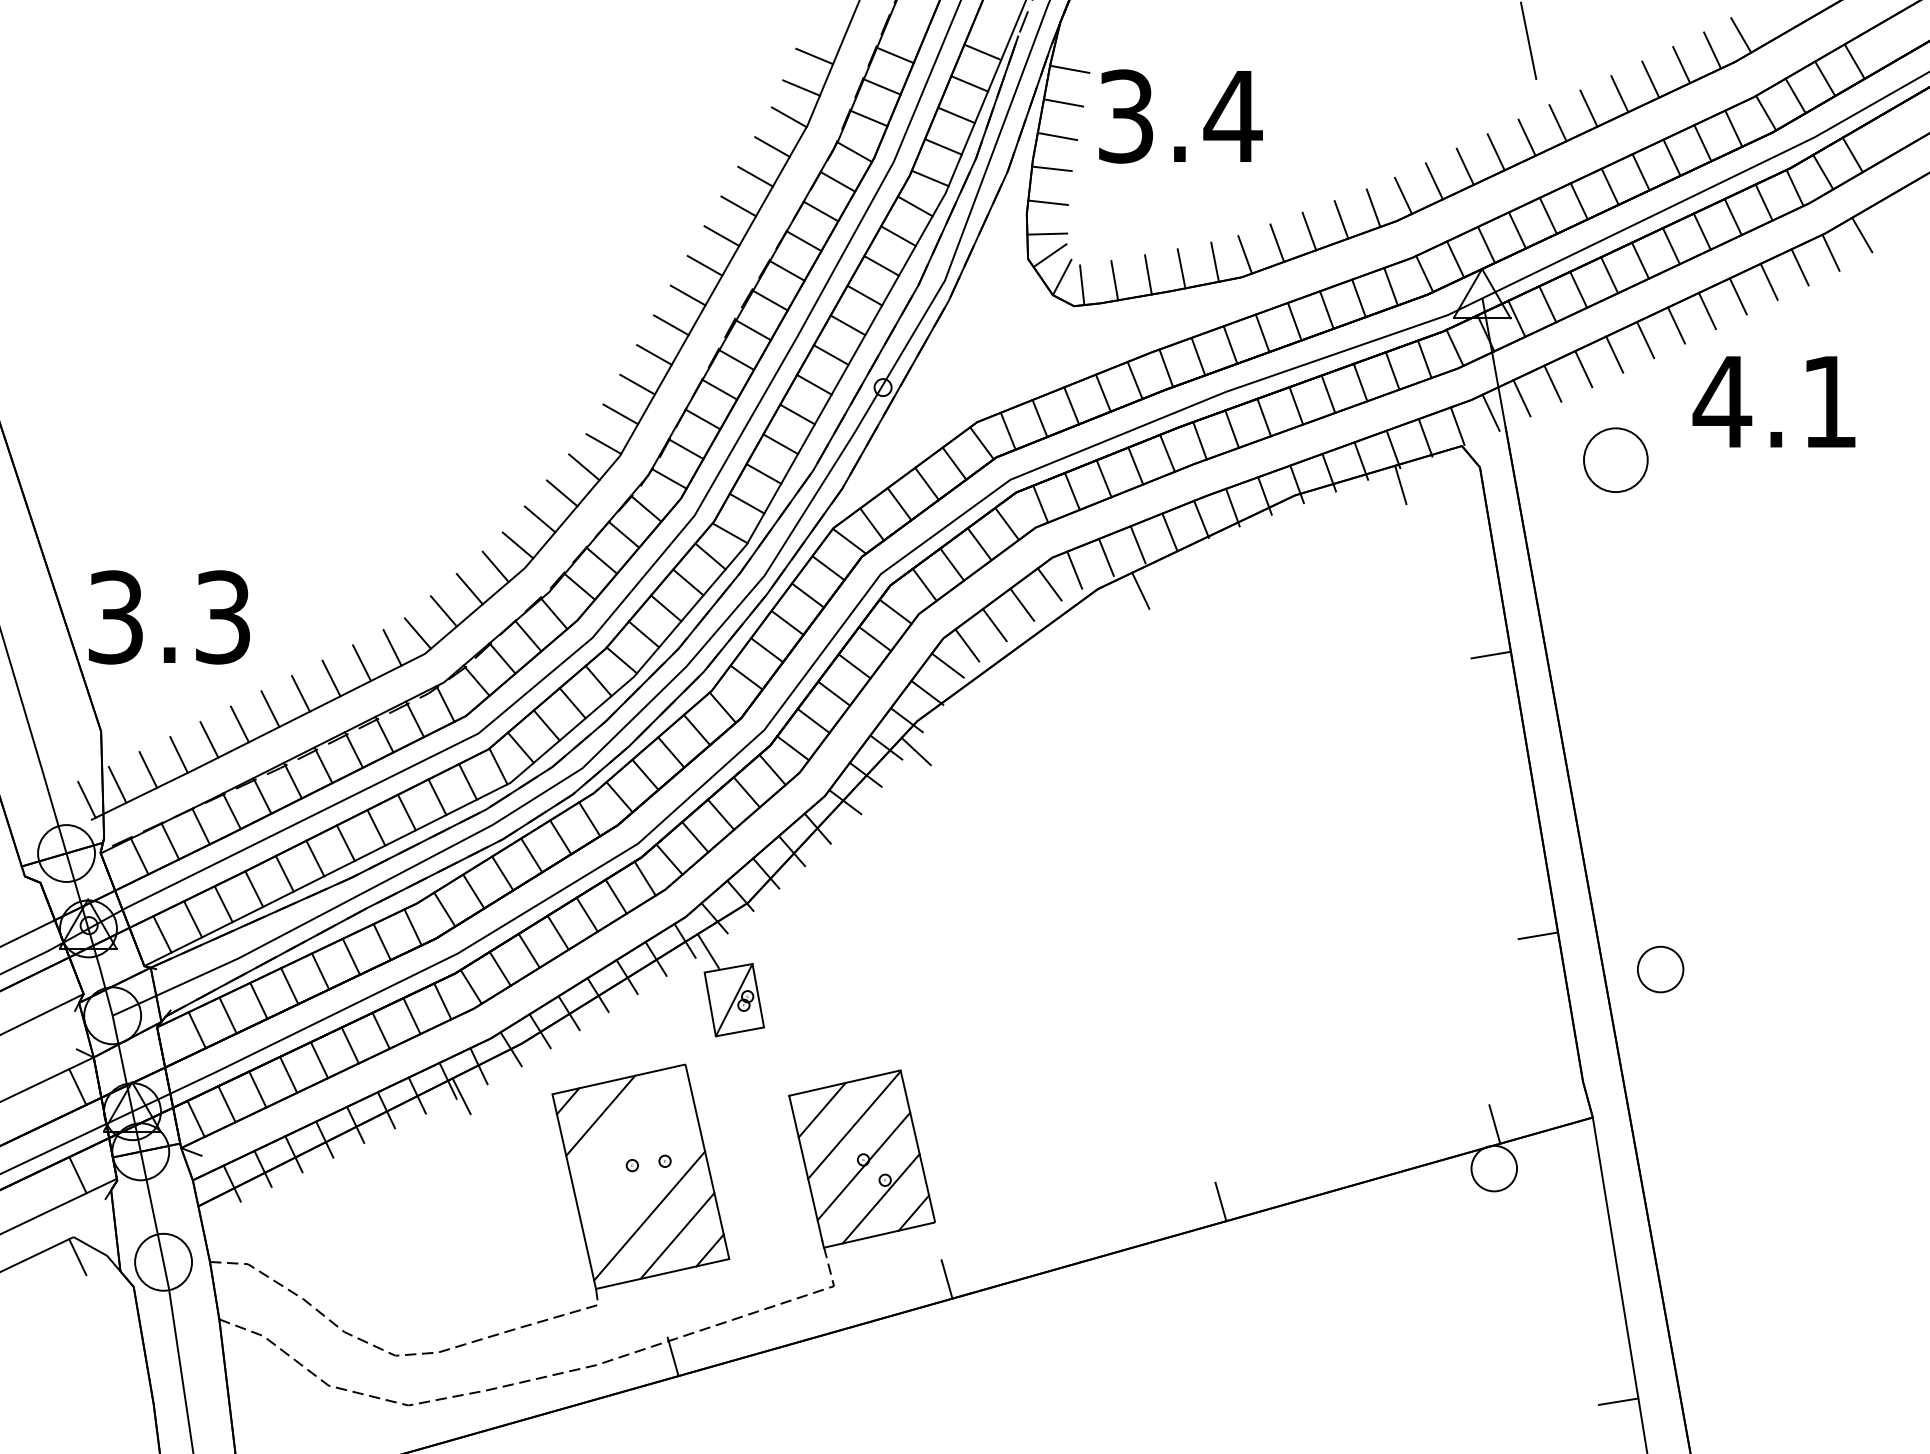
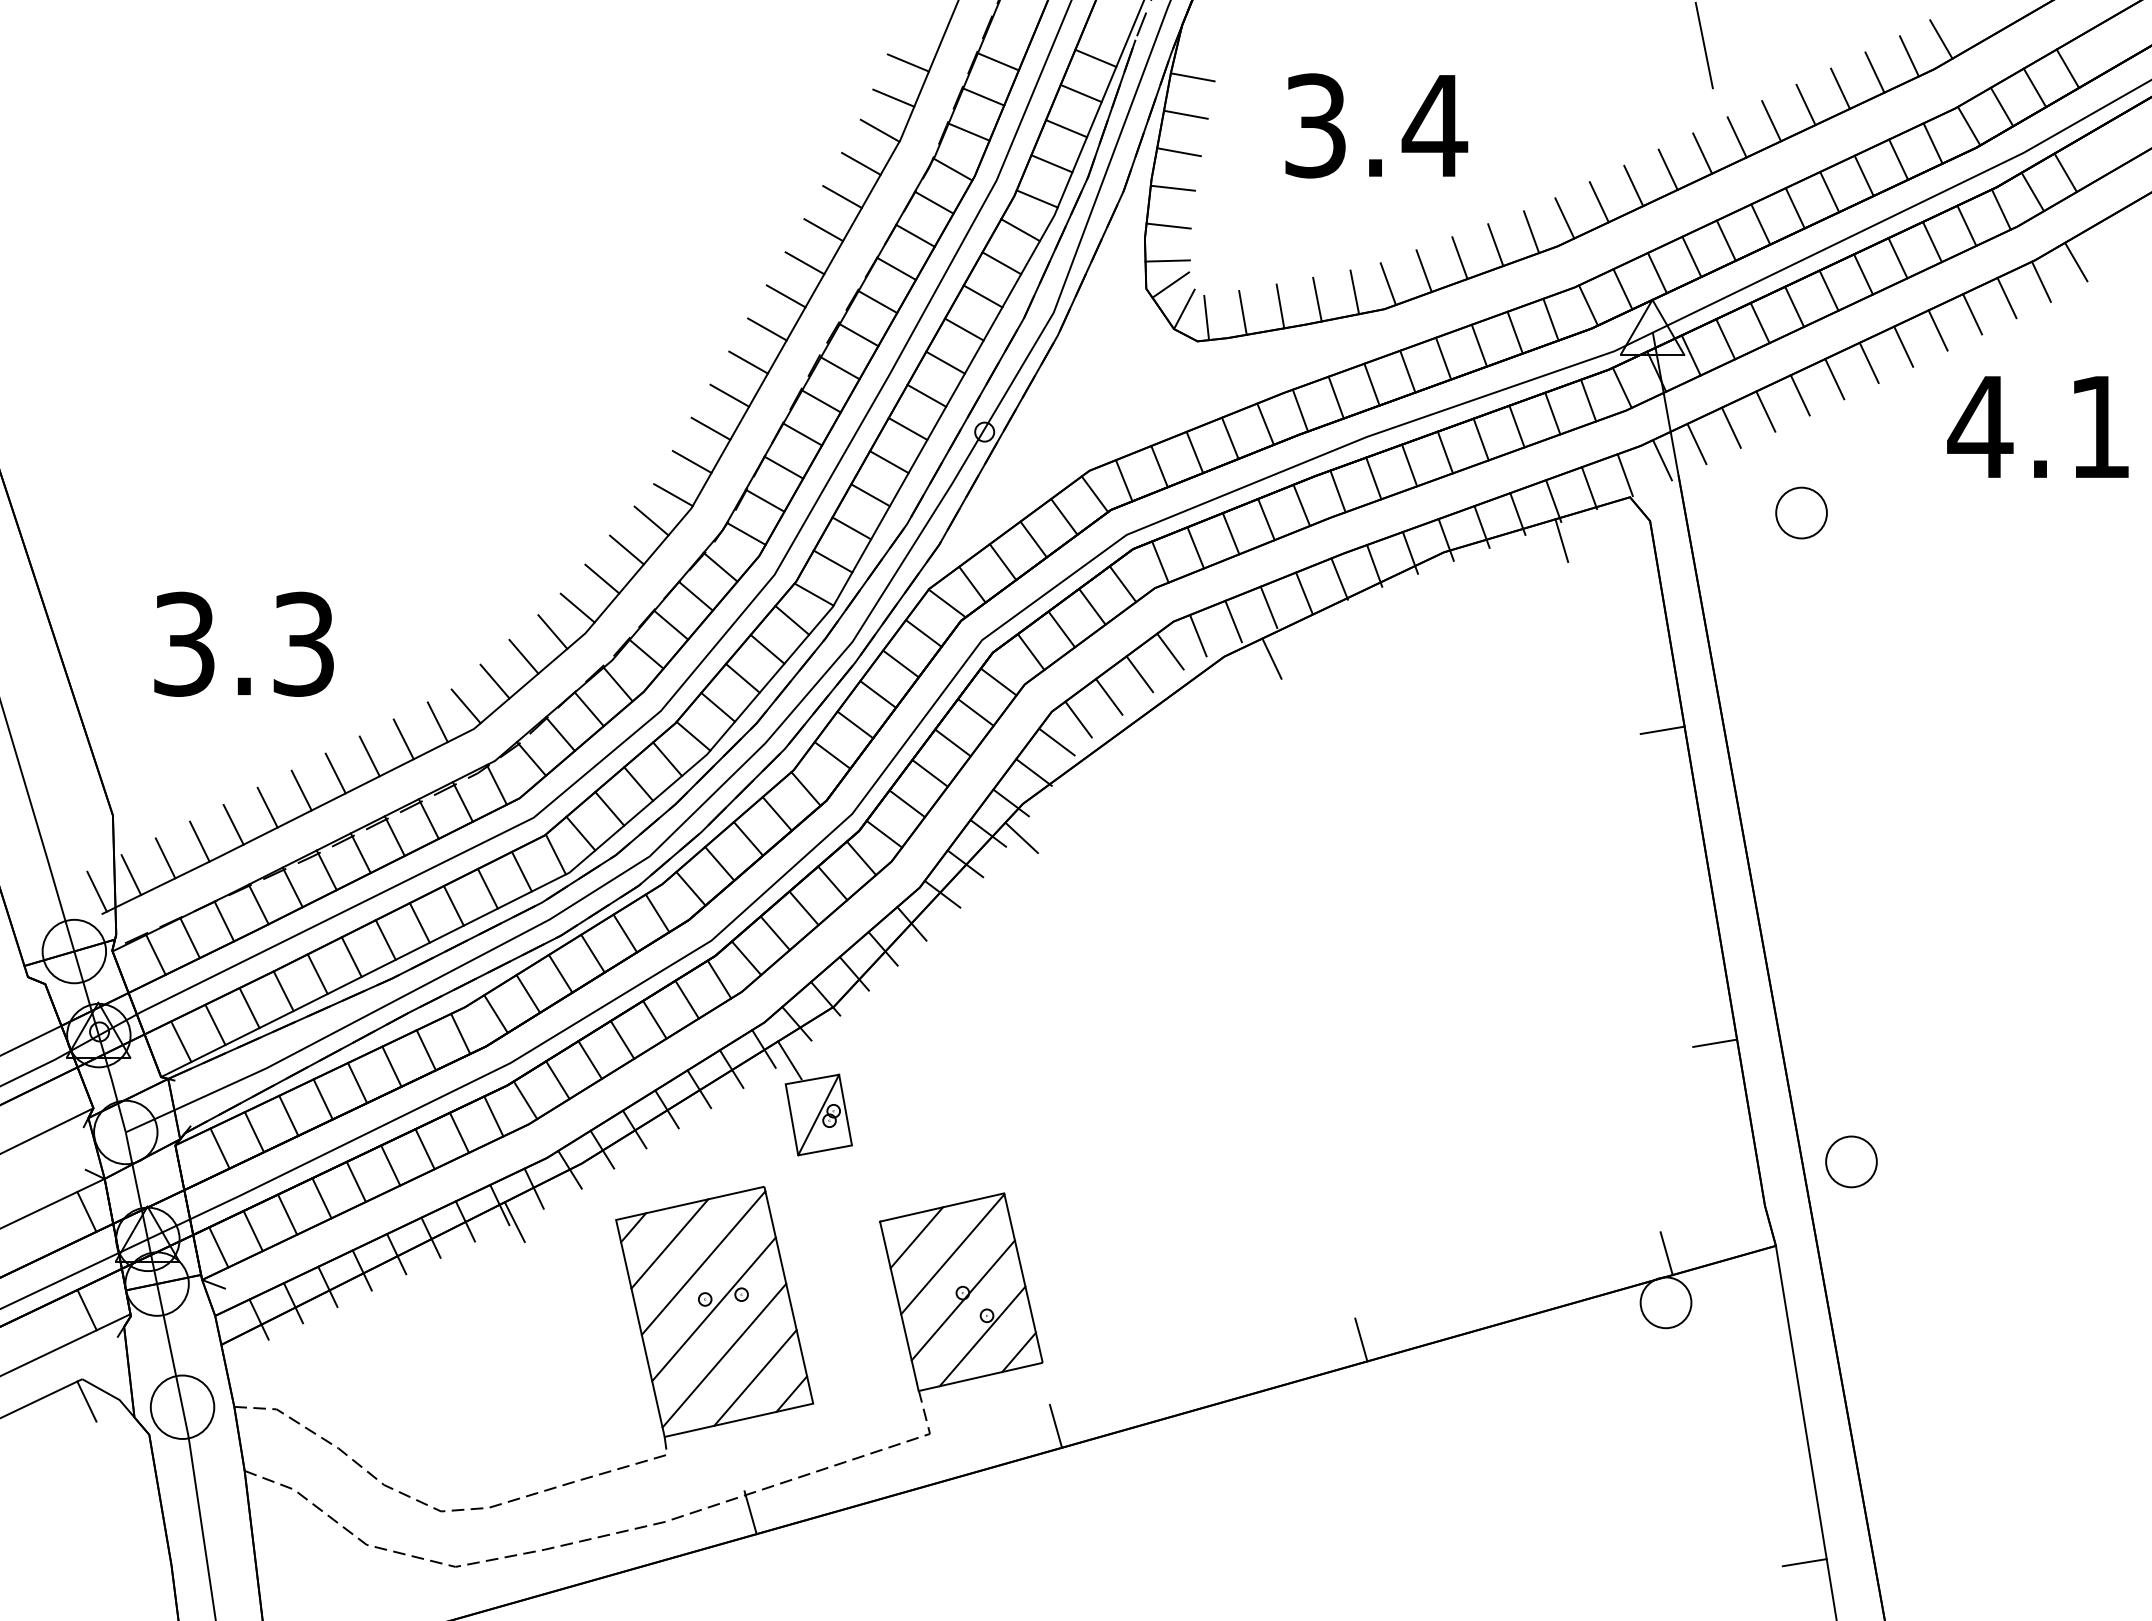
text: (1180, 116) -> (1376, 125), moved
text: (1773, 401) -> (2037, 426), moved
part: (1615, 459) -> (1801, 512), size x0.71
text: (168, 616) -> (243, 643), moved
part: (1660, 969) -> (1851, 1161), moved
line: (630, 1132) -> (703, 1262), added
line: (639, 1174) -> (713, 1309), added

